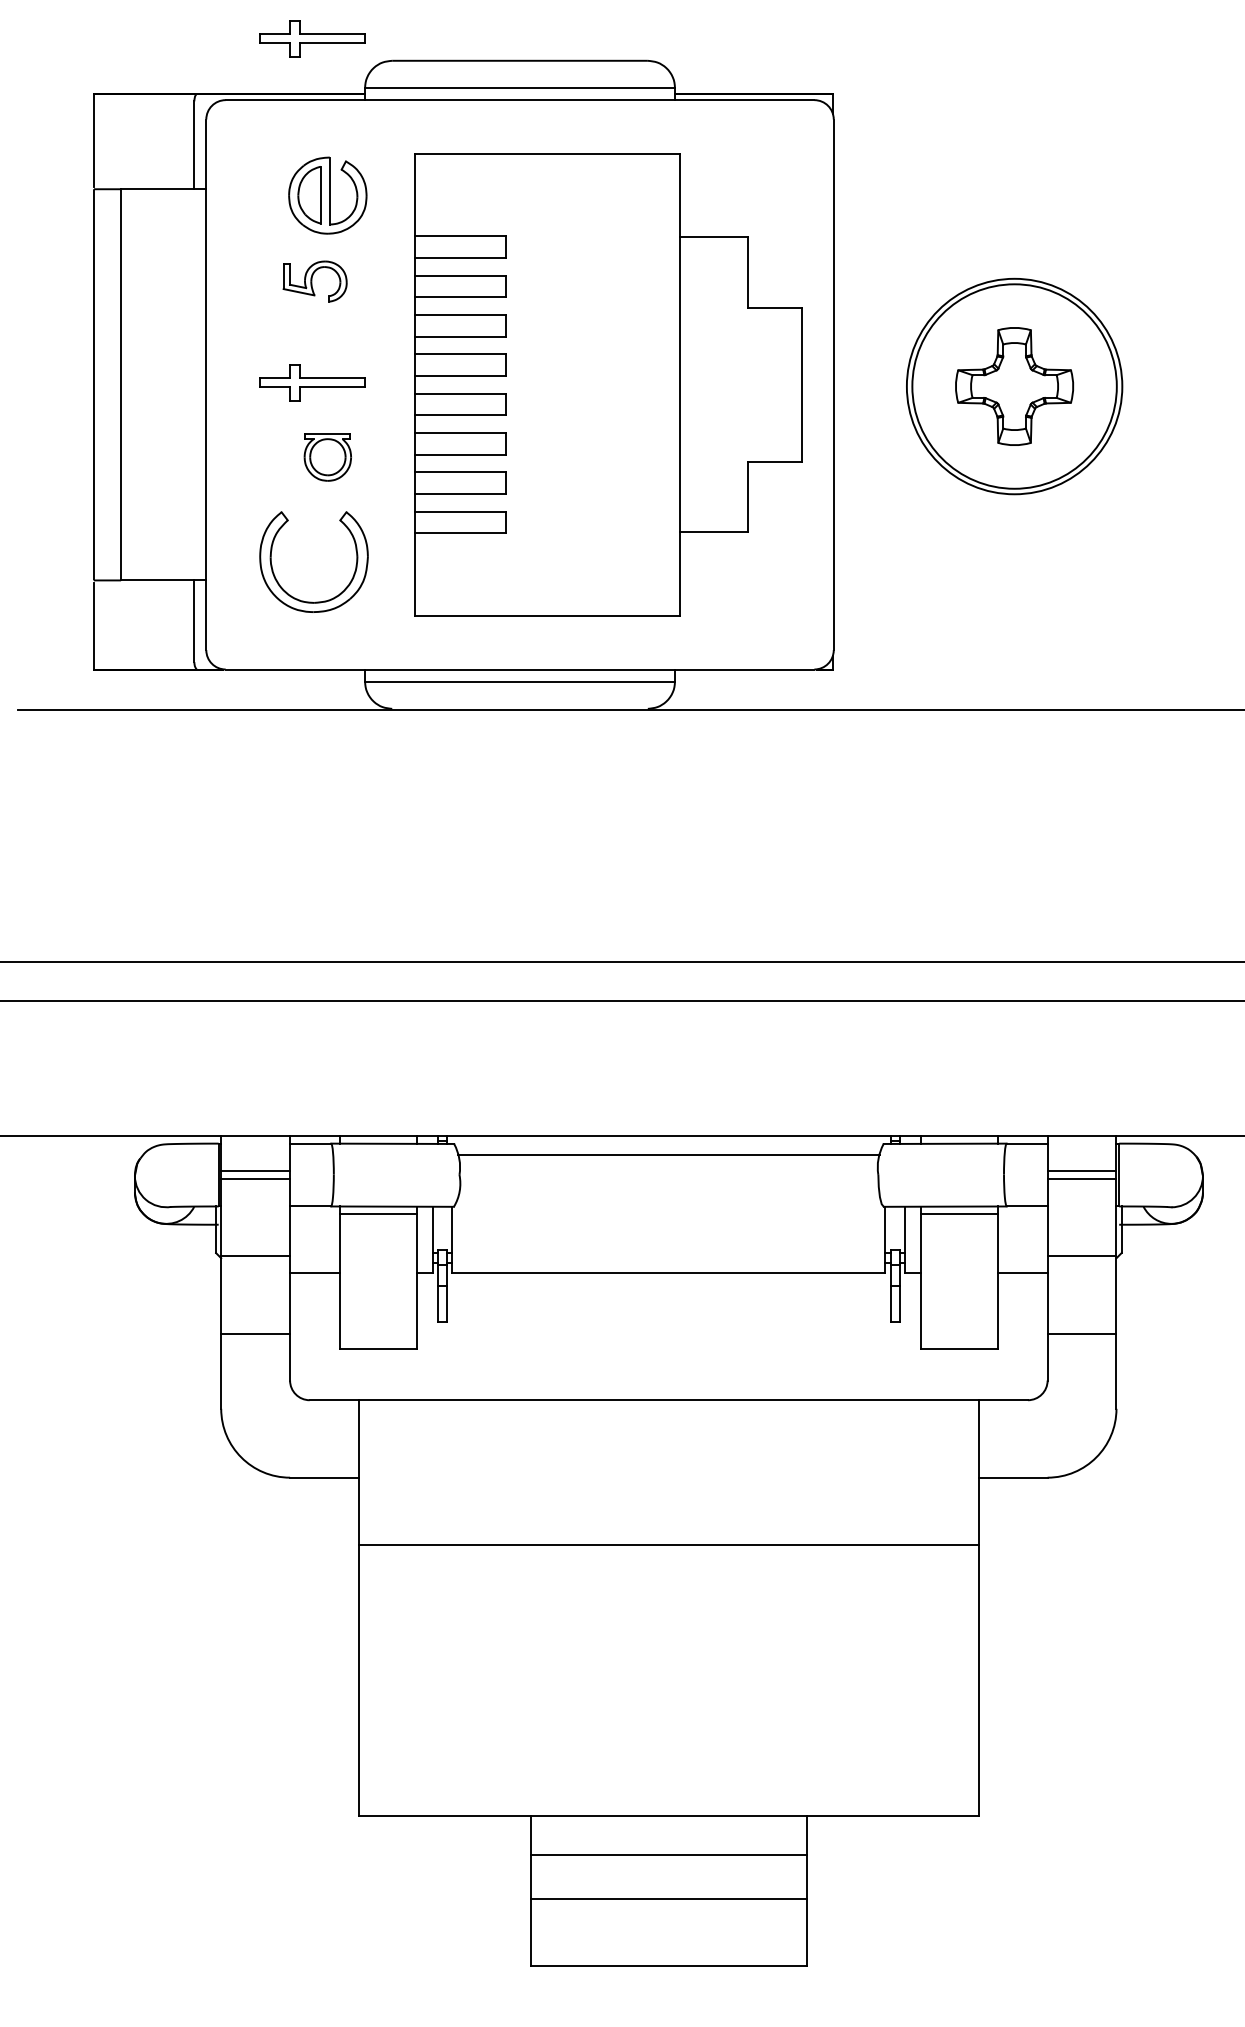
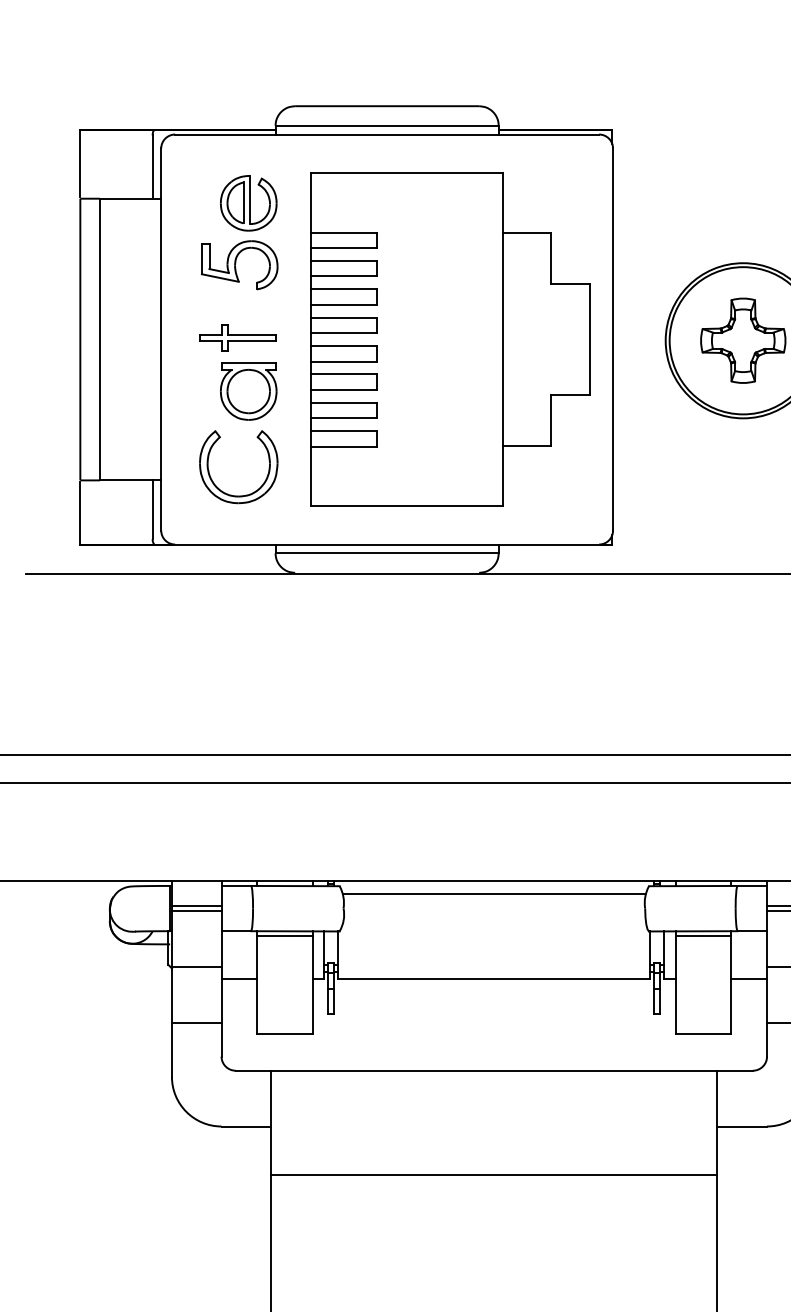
part: (312, 38) -> (237, 90), removed
part: (314, 281) -> (239, 265), size x1.67
part: (327, 457) -> (248, 391), size x1.67

